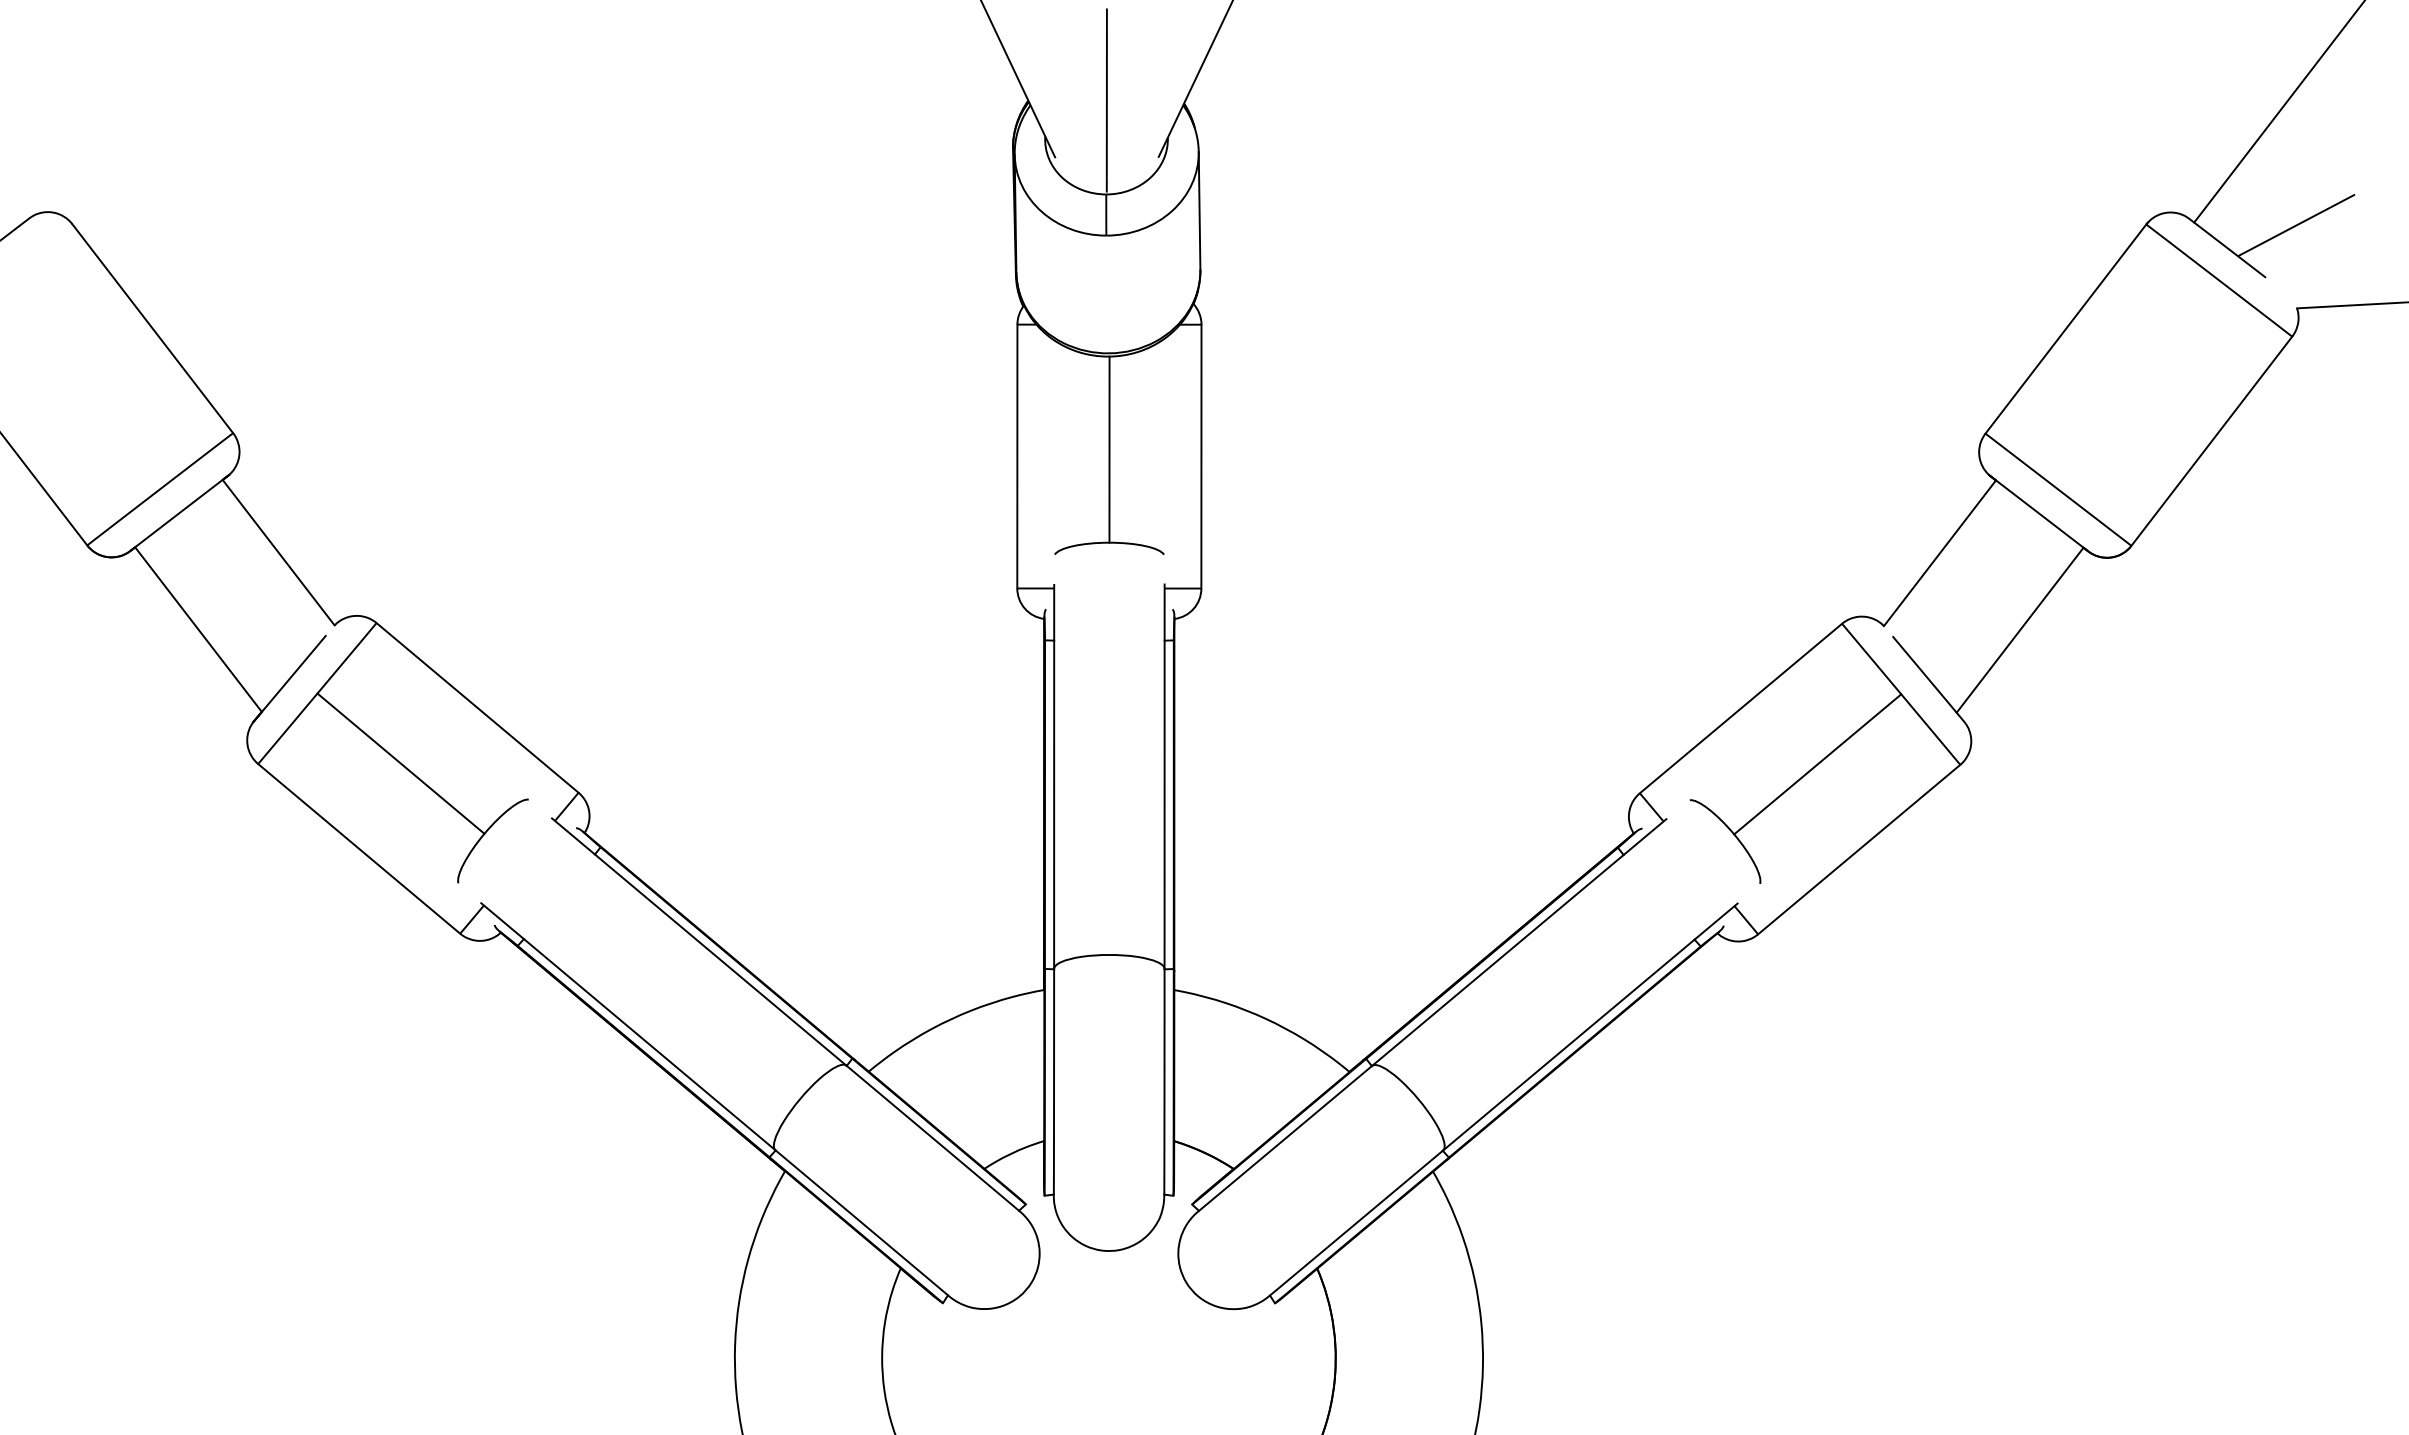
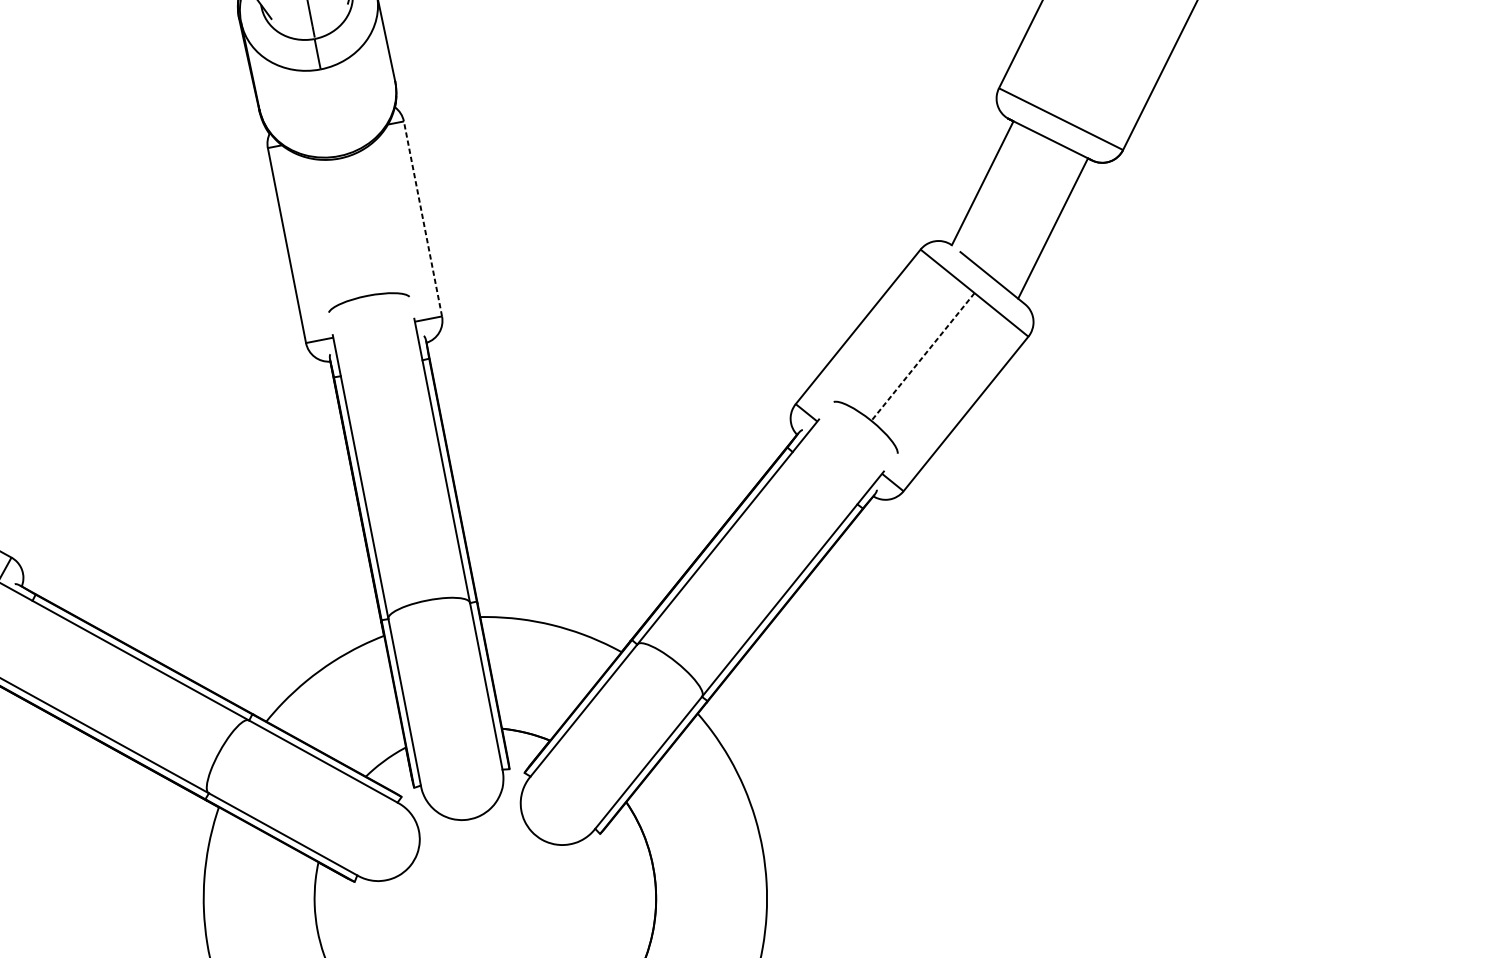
line: (1109, 449) -> (354, 227), removed
line: (1201, 456) -> (423, 218), solid -> dashed
line: (1817, 764) -> (922, 357), solid -> dashed

